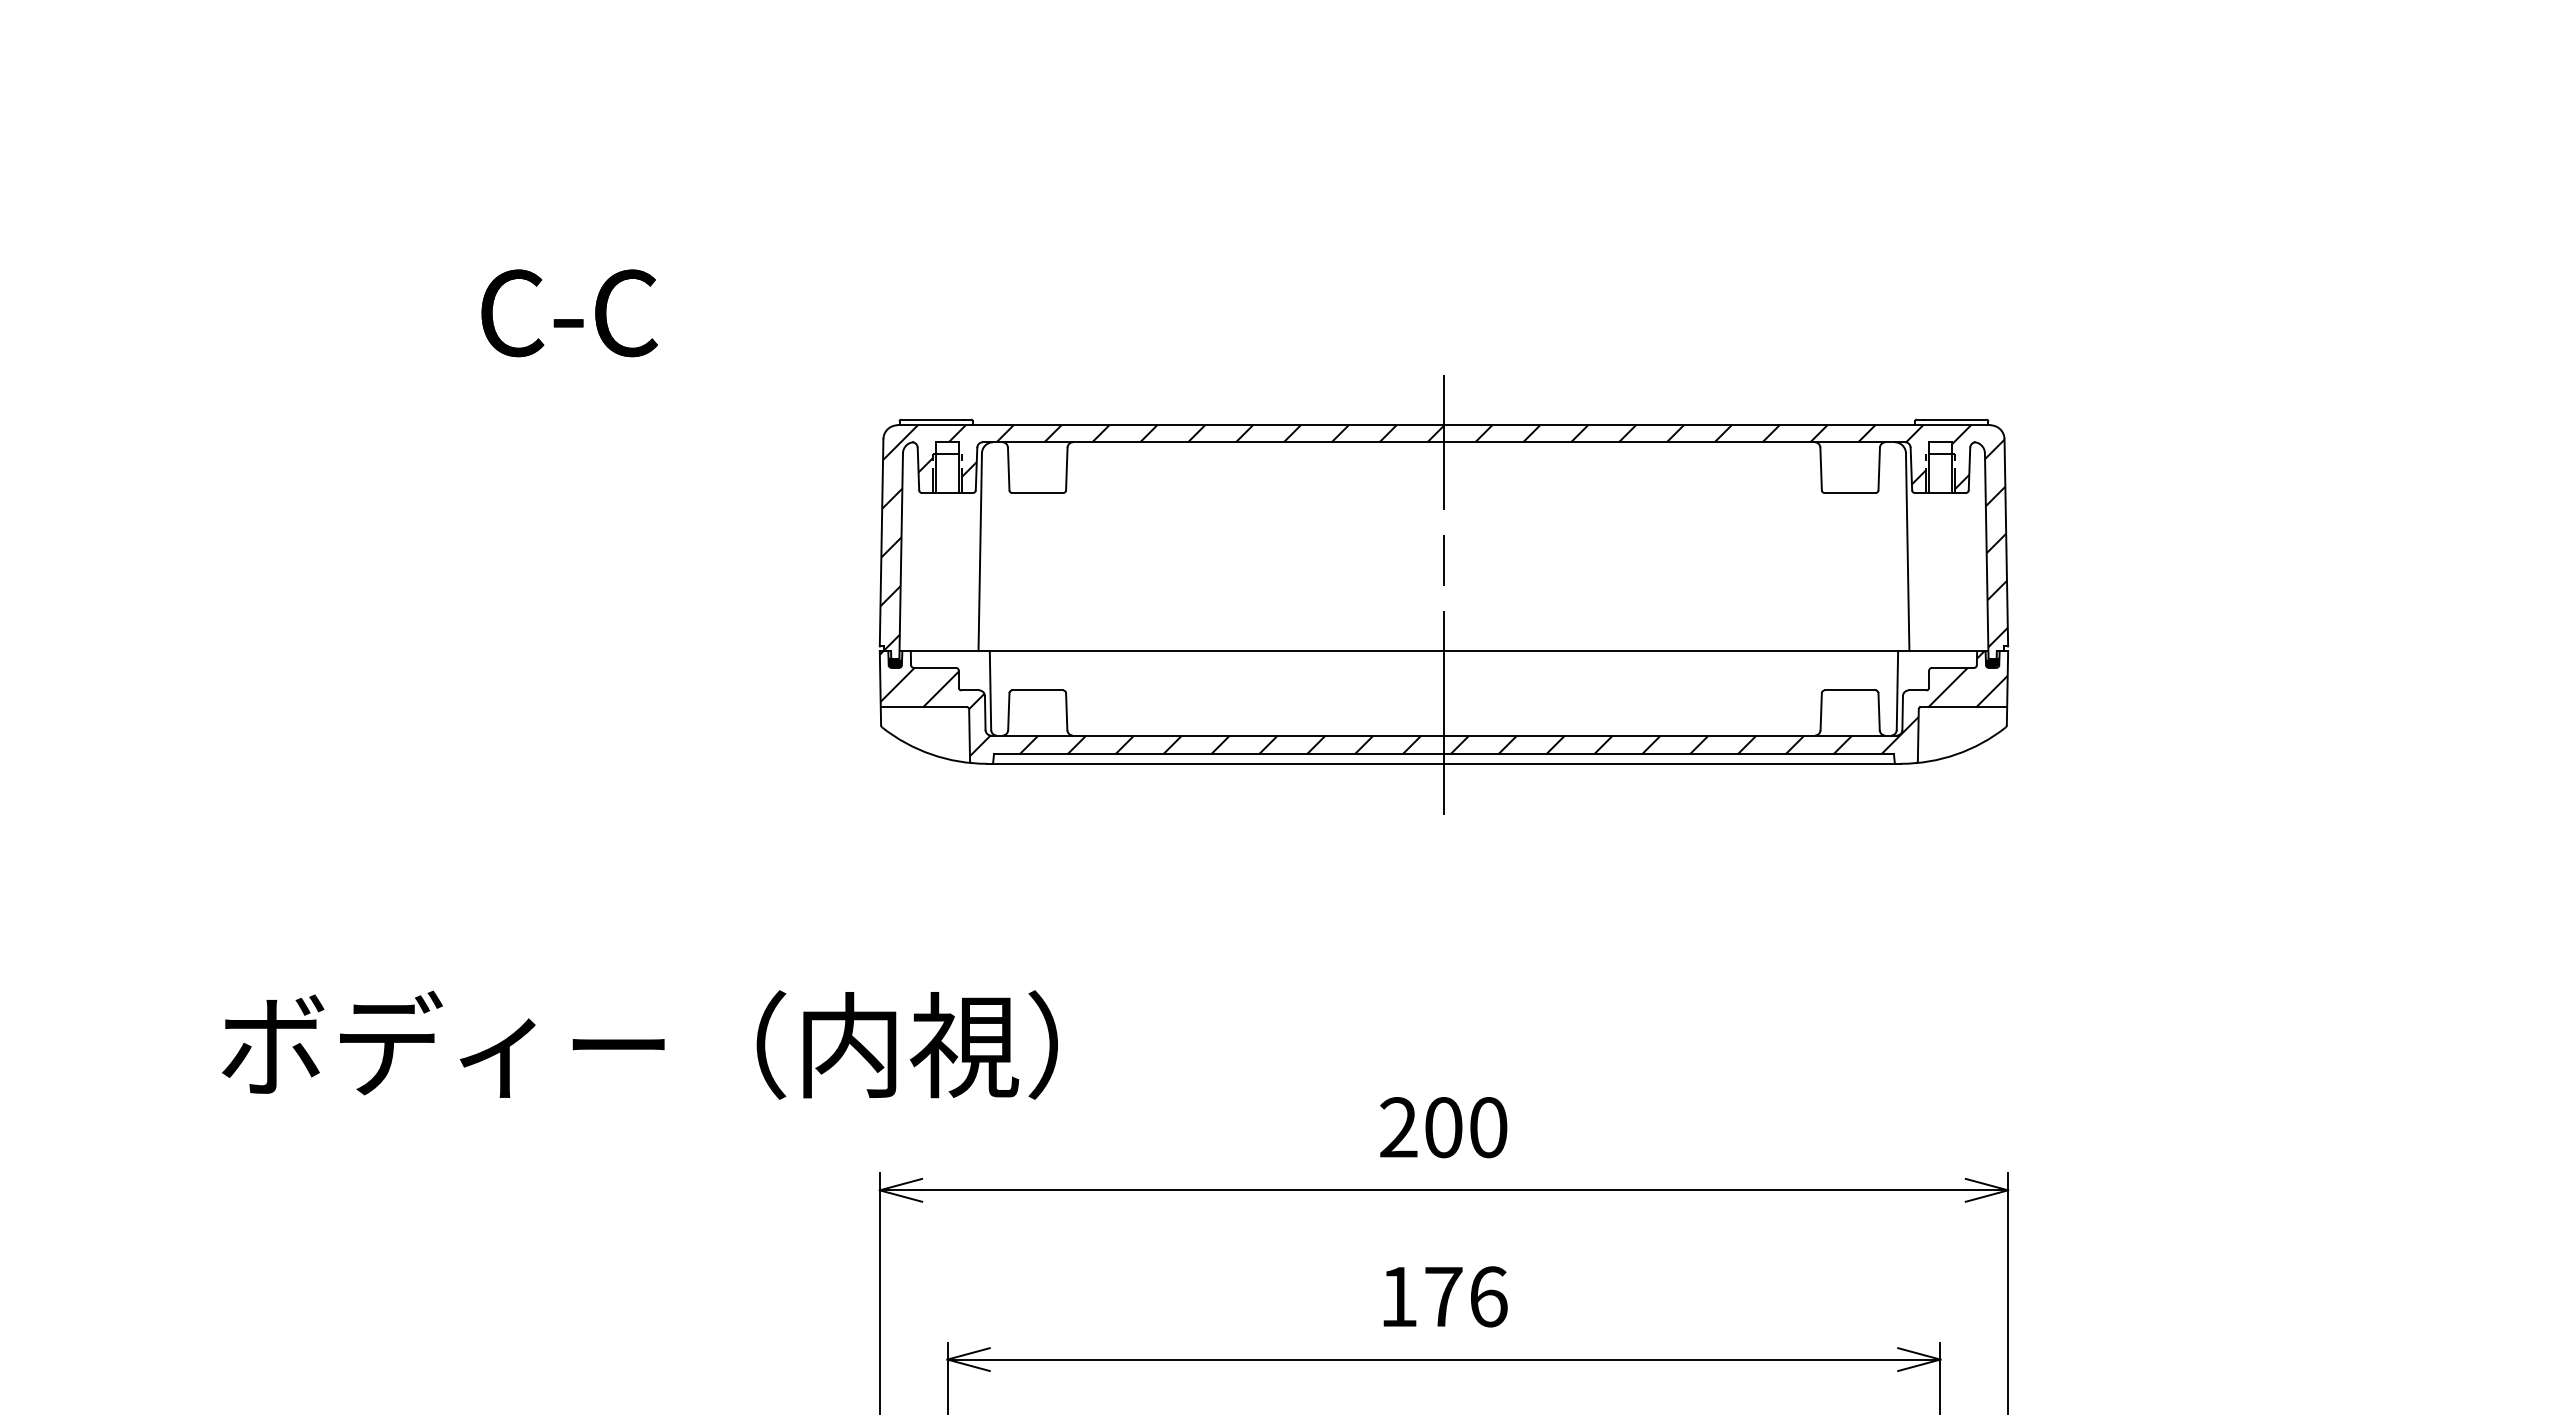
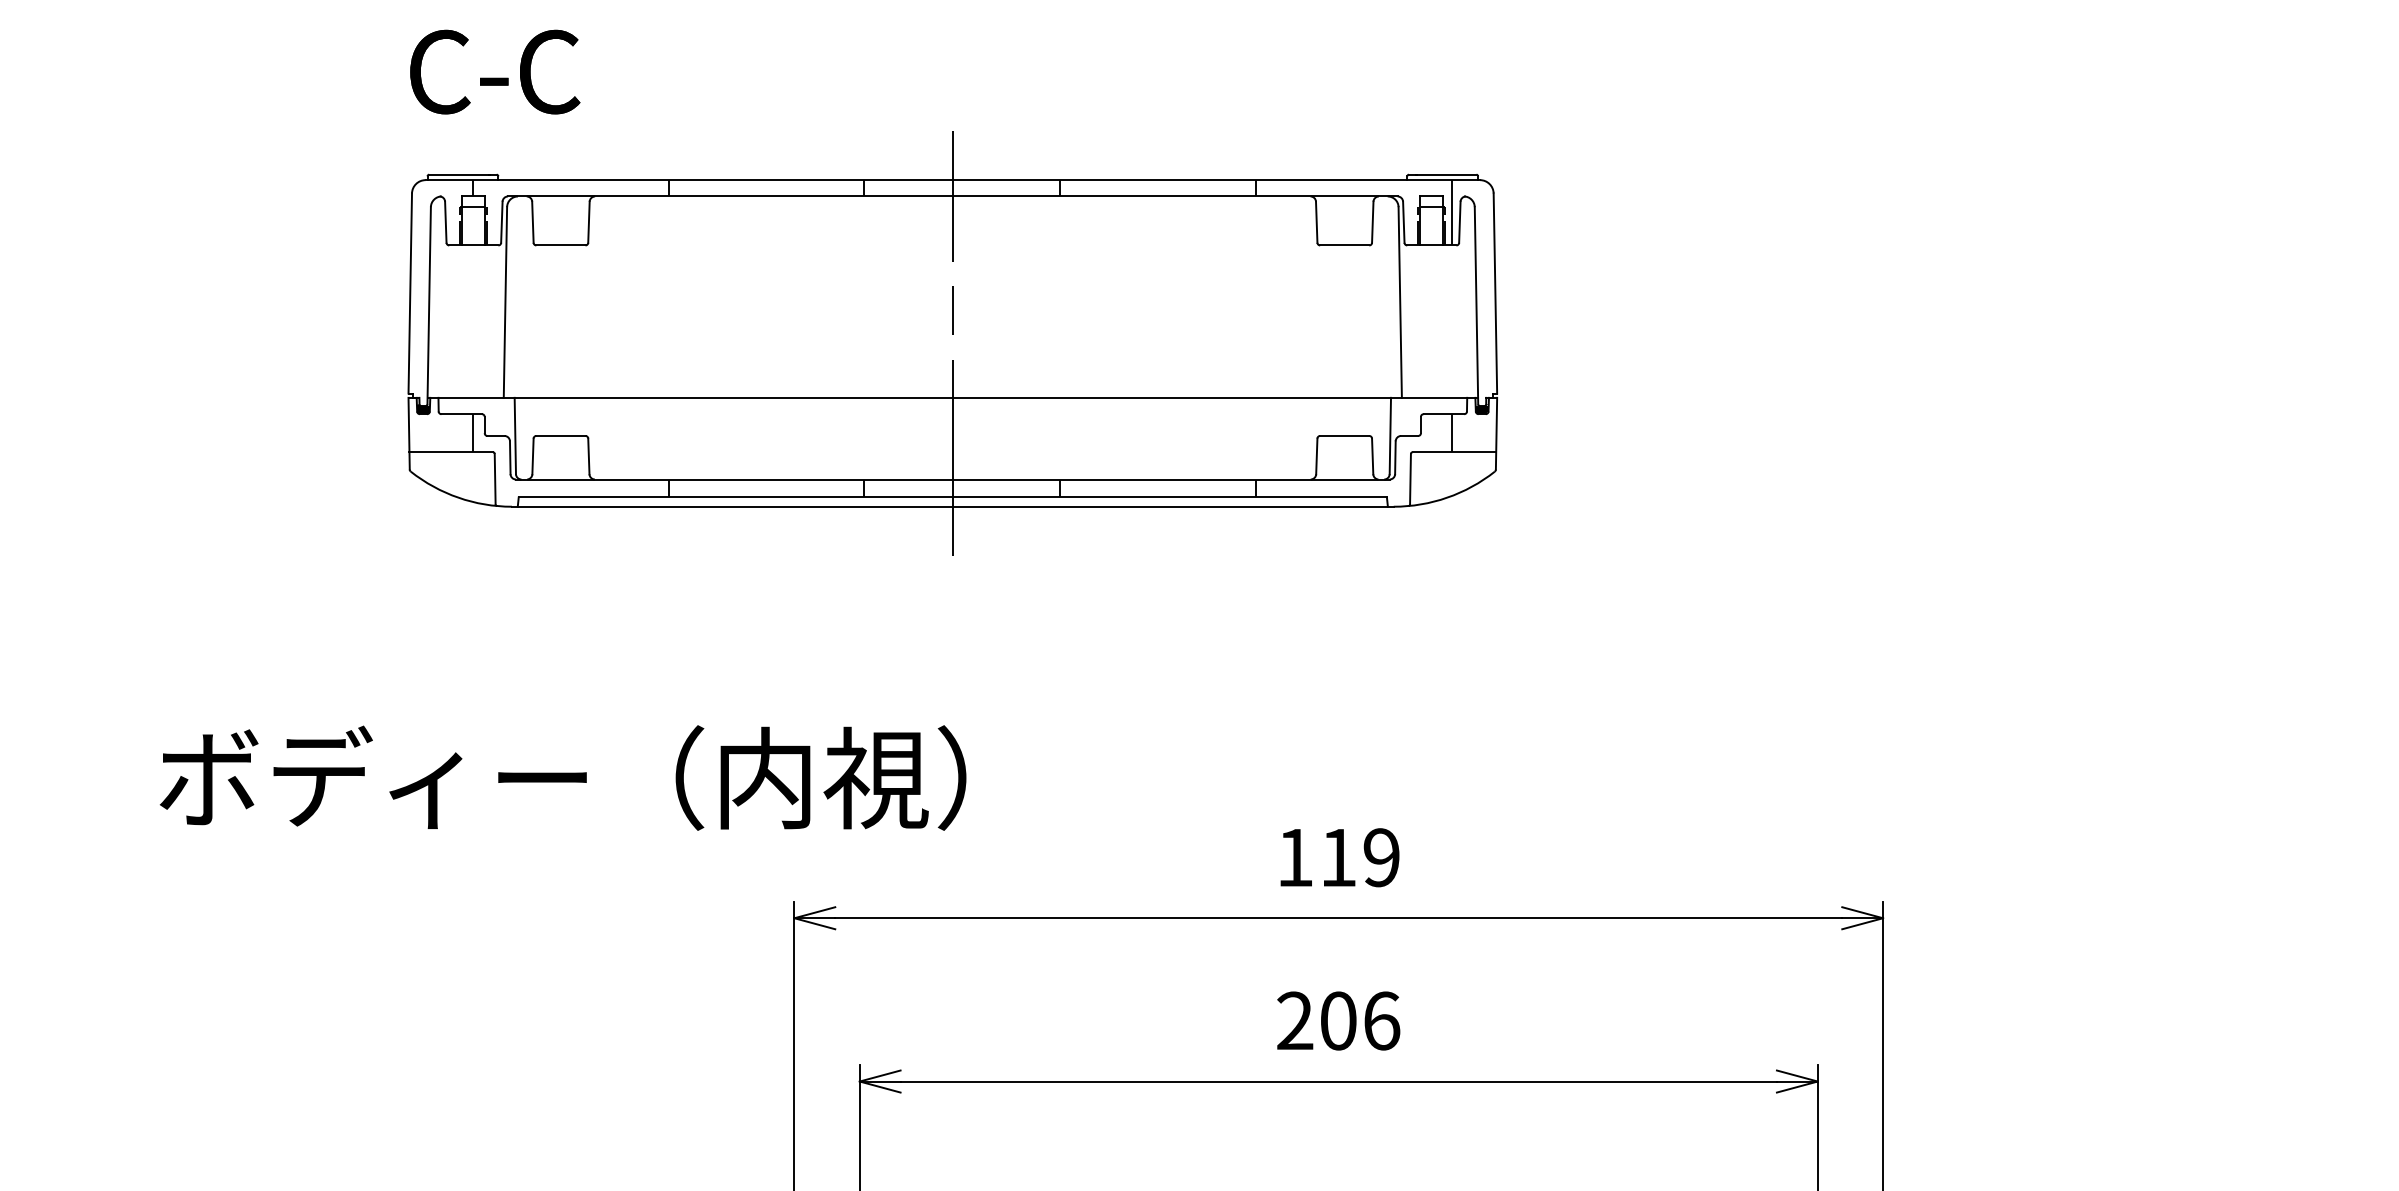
part: (1443, 594) -> (952, 343), moved
text: (1443, 1127) -> (1338, 857), 200 -> 119
text: (1421, 1296) -> (1317, 1020), 176 -> 206

